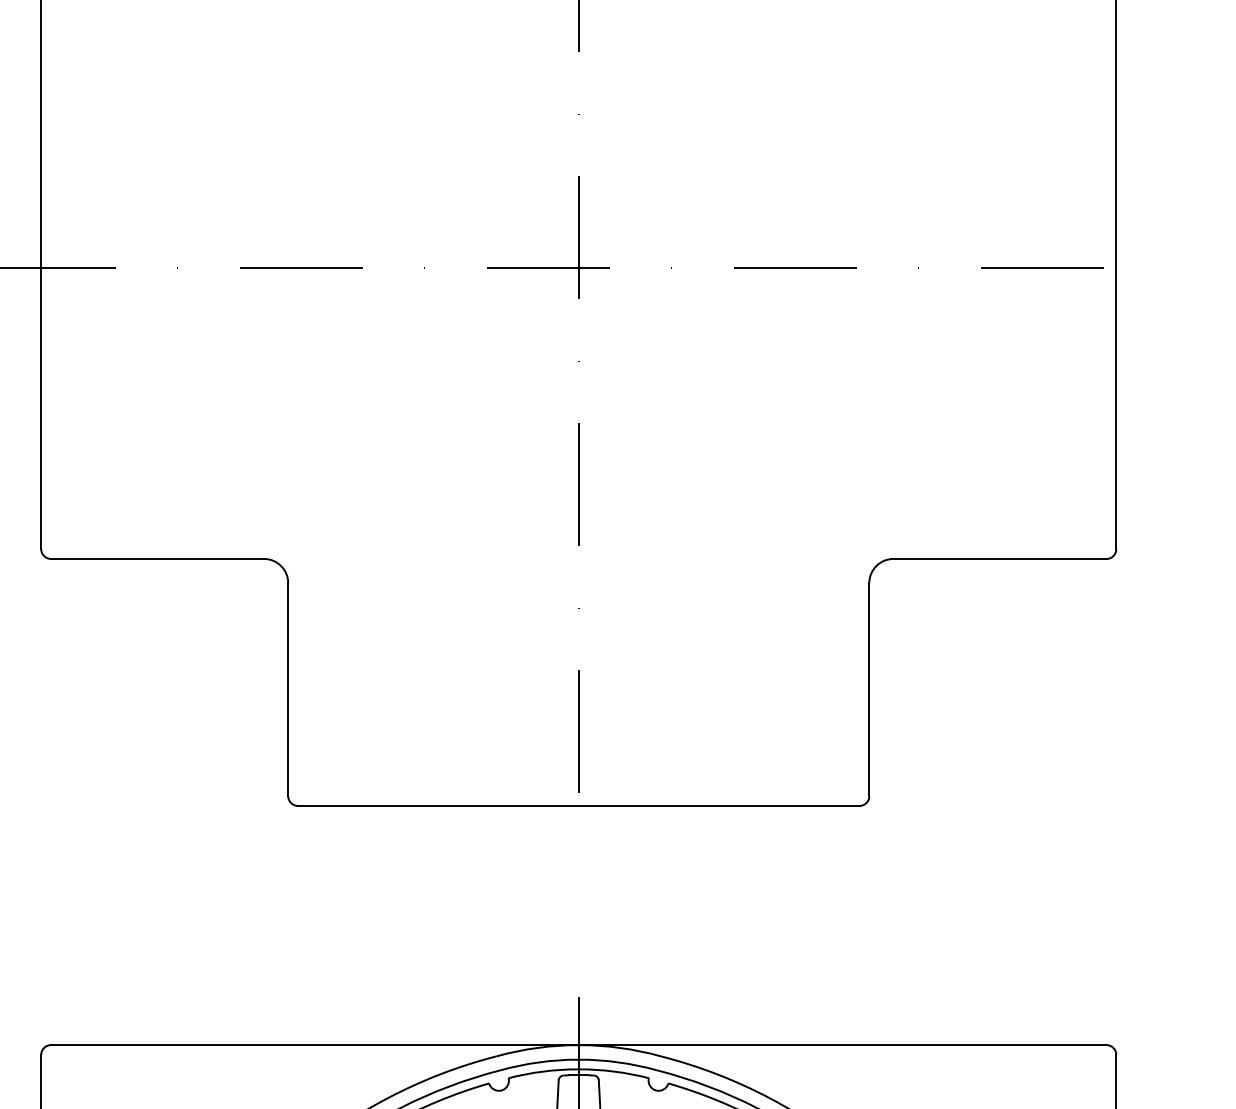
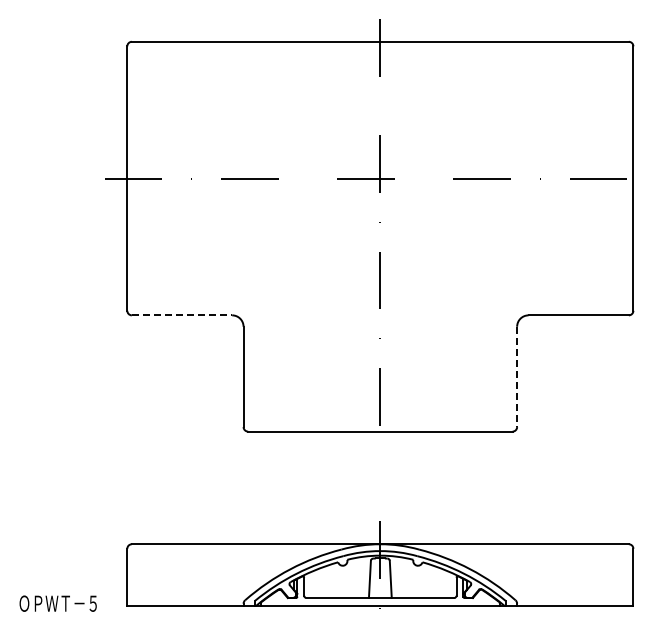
line: (158, 559) -> (182, 315), solid -> dashed
line: (870, 690) -> (517, 377), solid -> dashed

